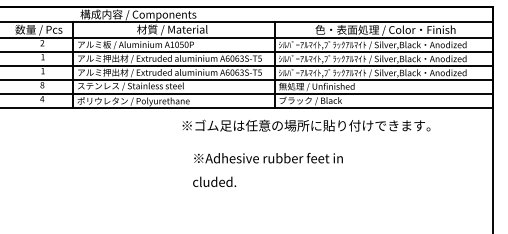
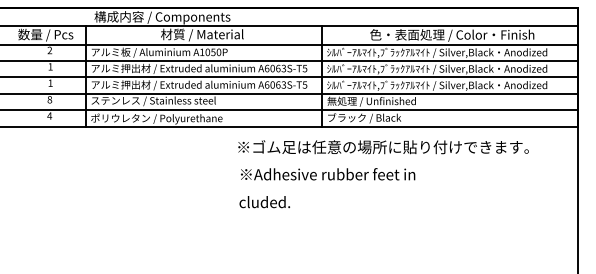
text: (306, 125) -> (383, 147), moved
text: (268, 170) -> (327, 188), moved

